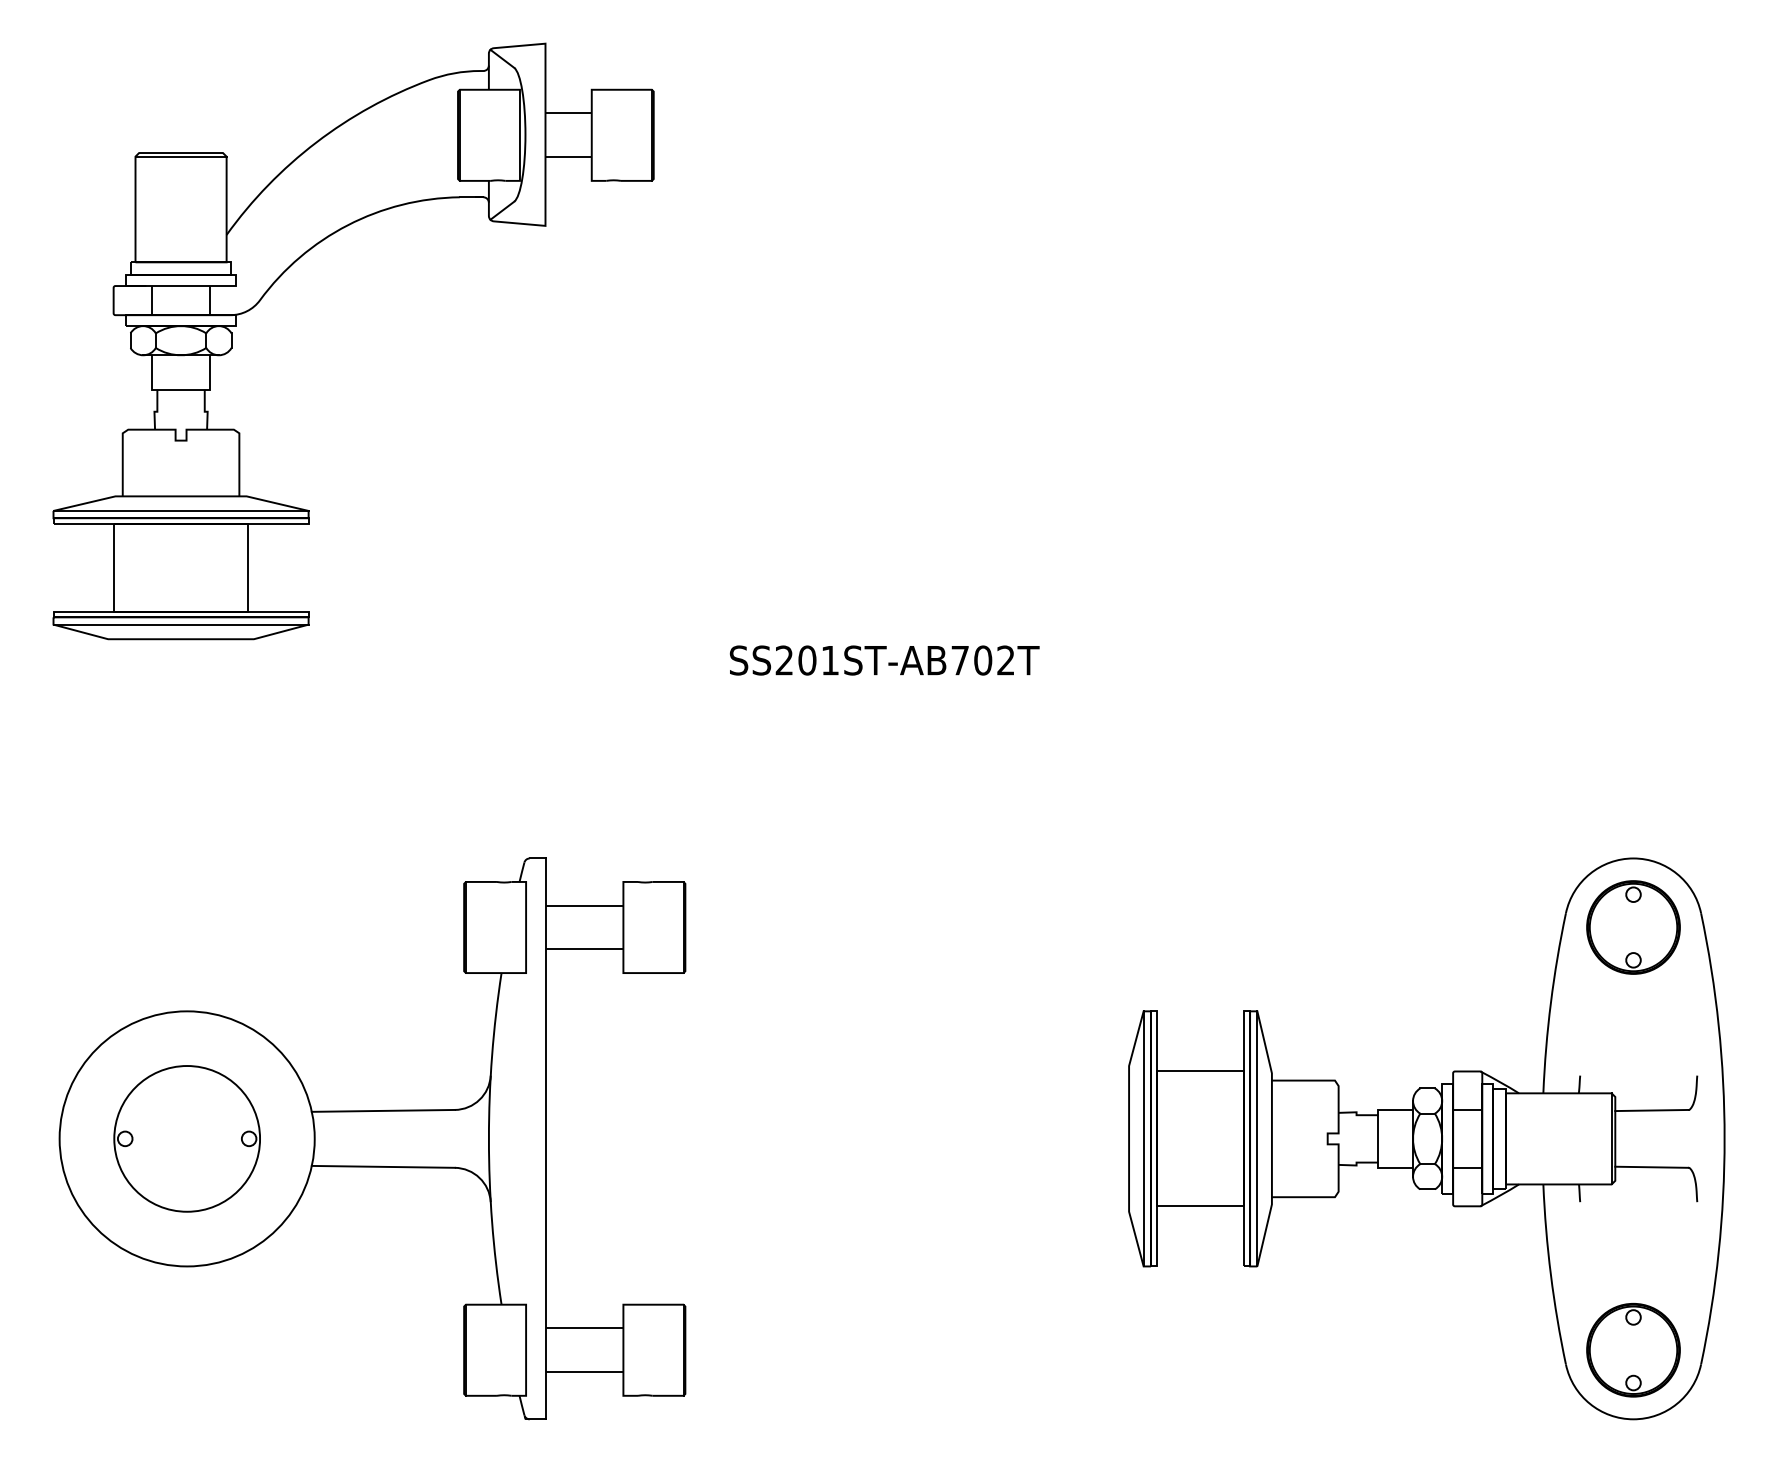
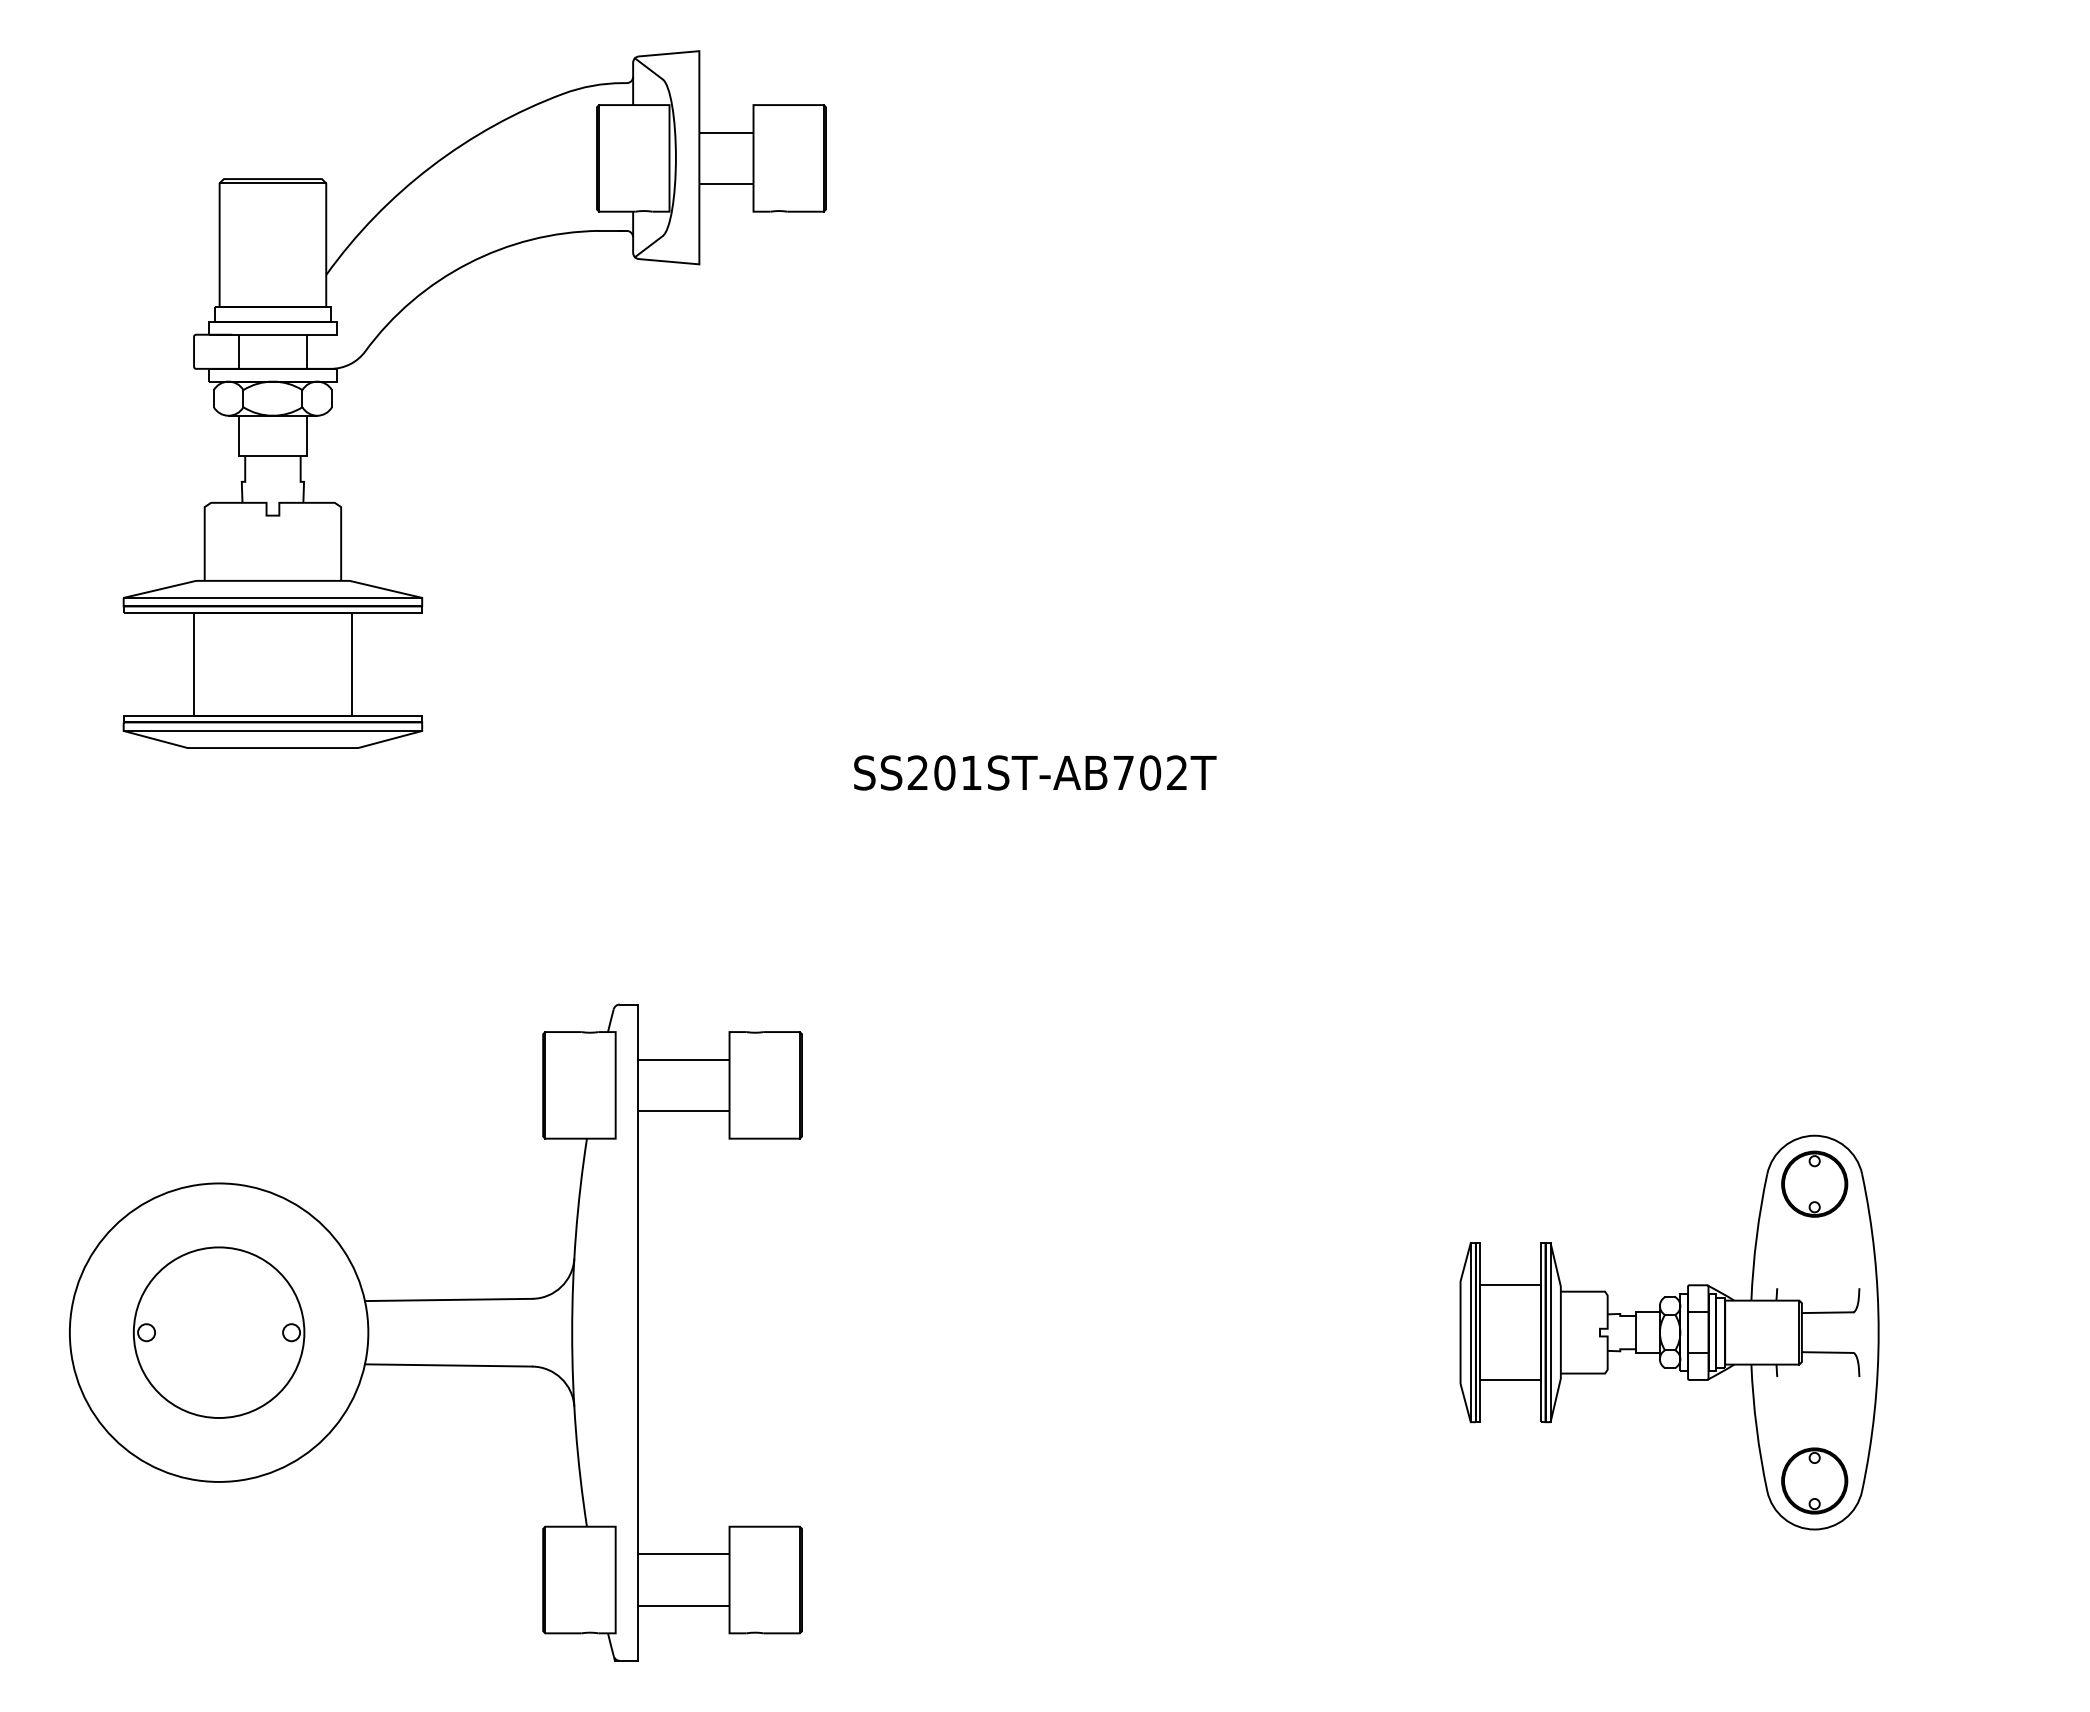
part: (280, 277) -> (389, 324), moved
part: (1426, 1138) -> (1669, 1332), size x0.6

